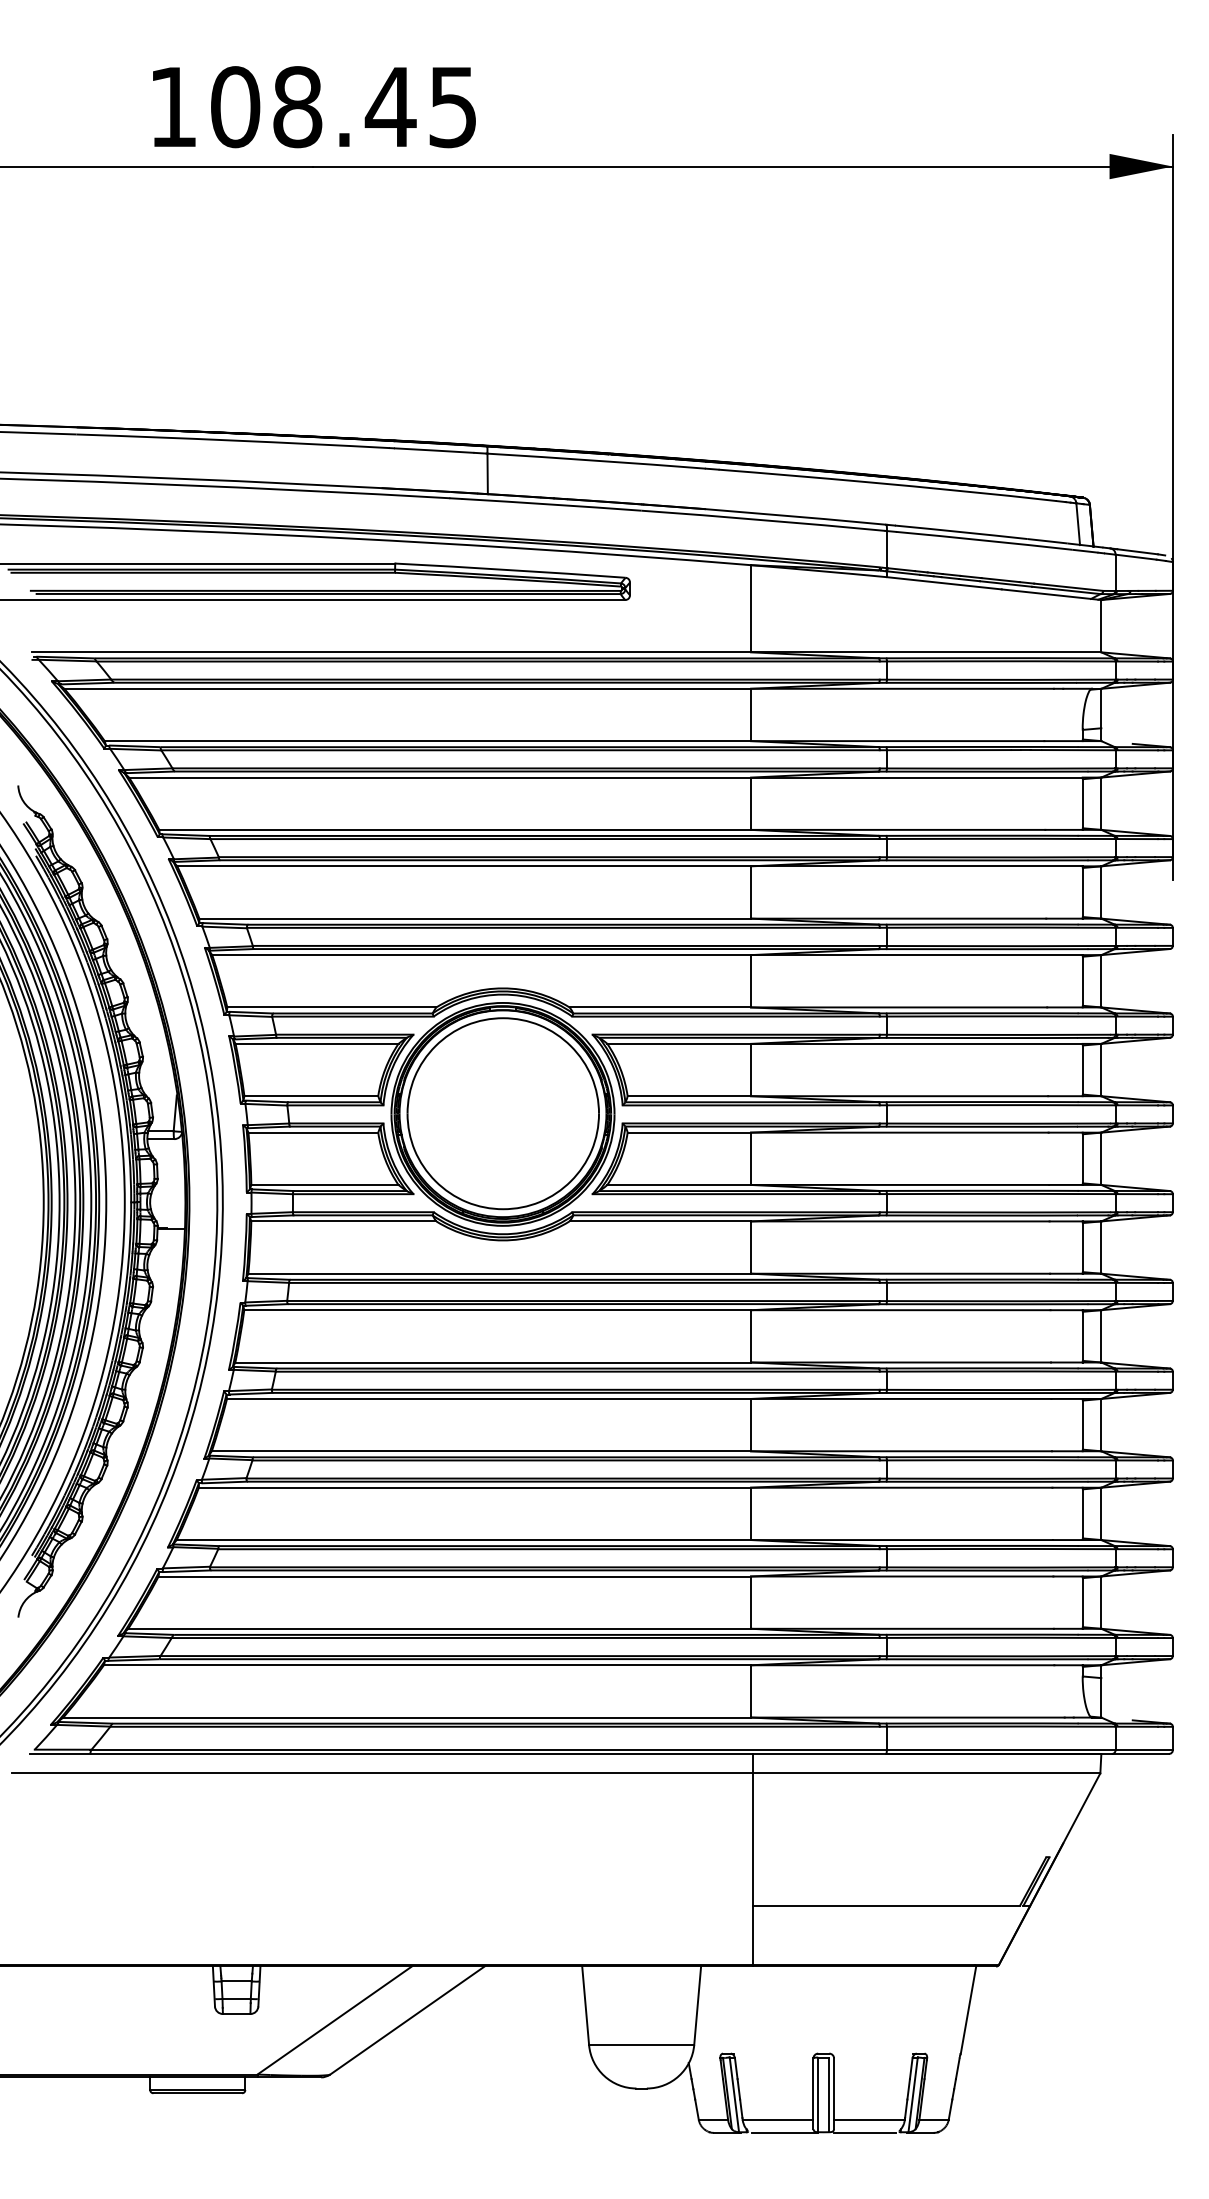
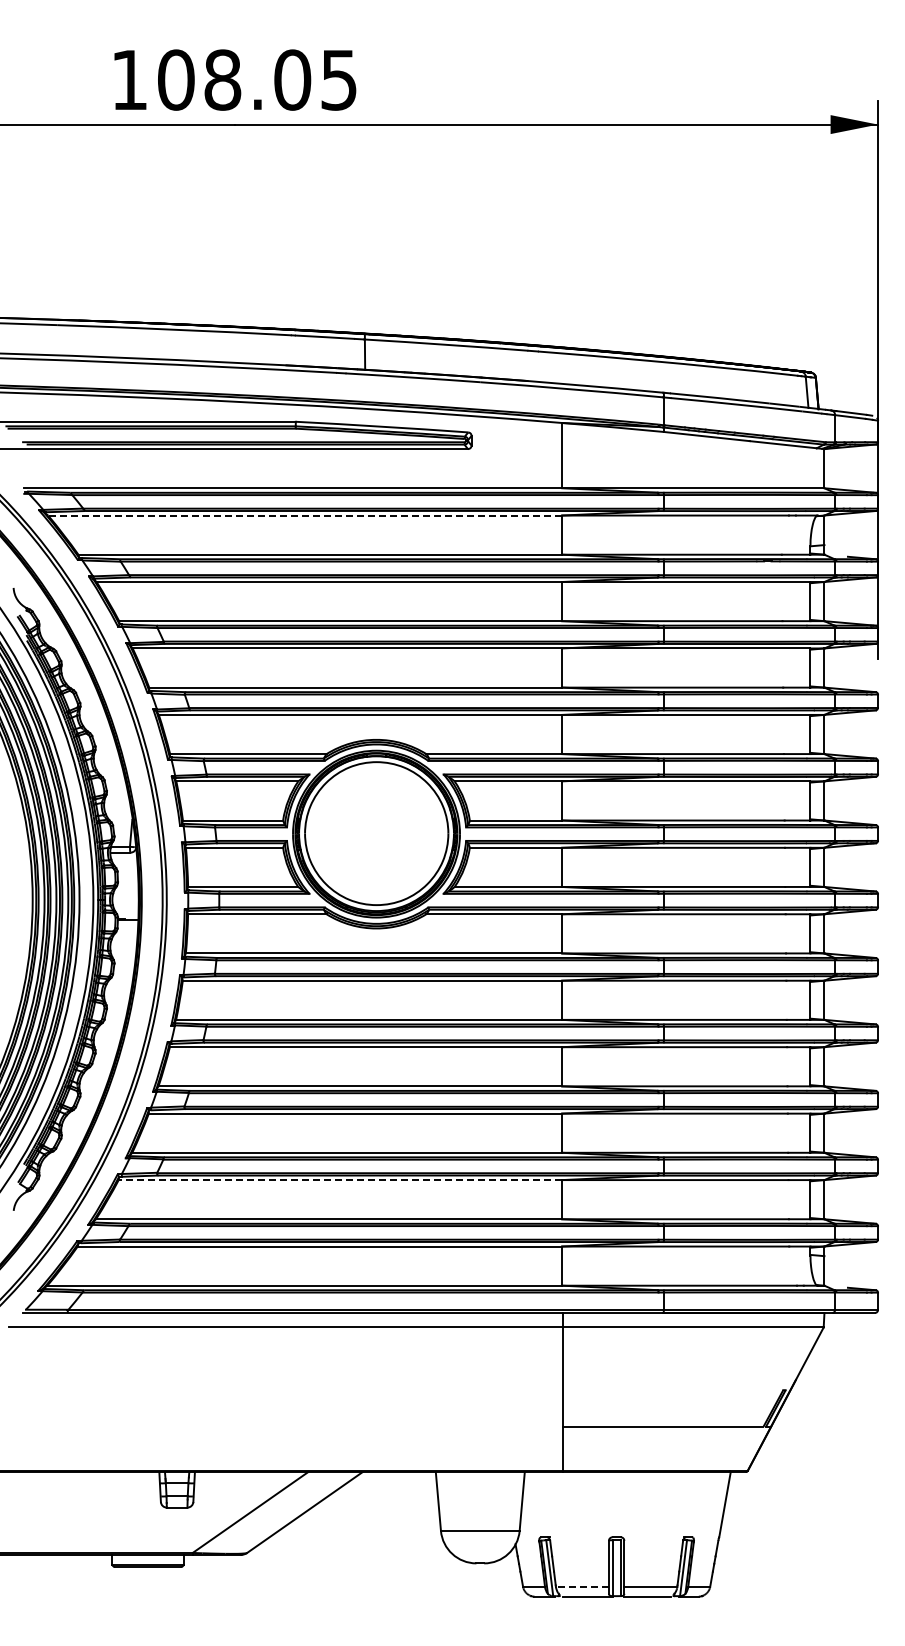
text: (390, 106) -> (292, 79), 108.45 -> 108.05
line: (406, 688) -> (304, 515), solid -> dashed
line: (454, 1577) -> (340, 1180), solid -> dashed
line: (776, 2119) -> (581, 1586), solid -> dashed

